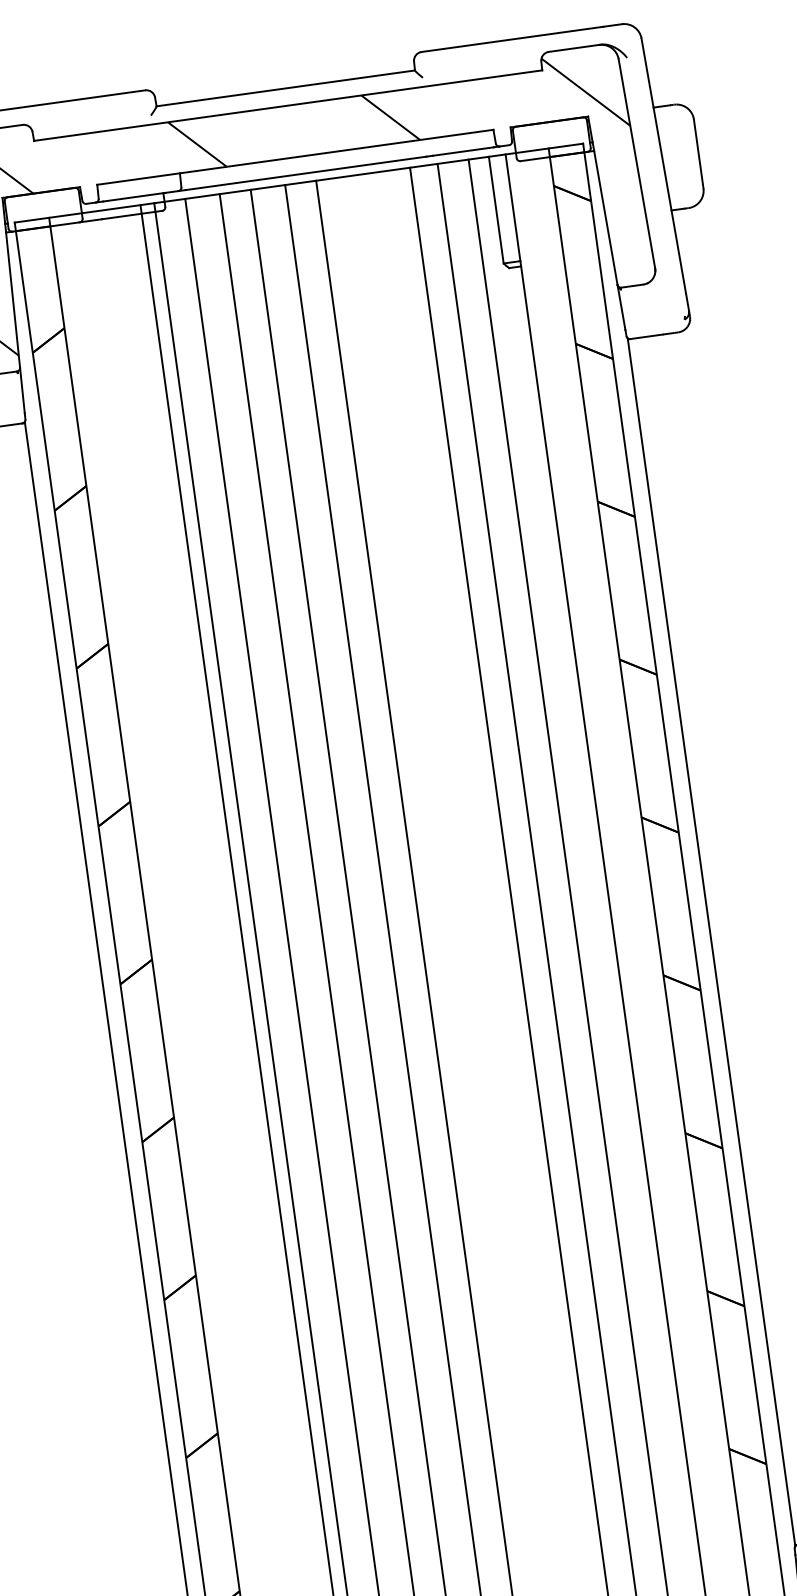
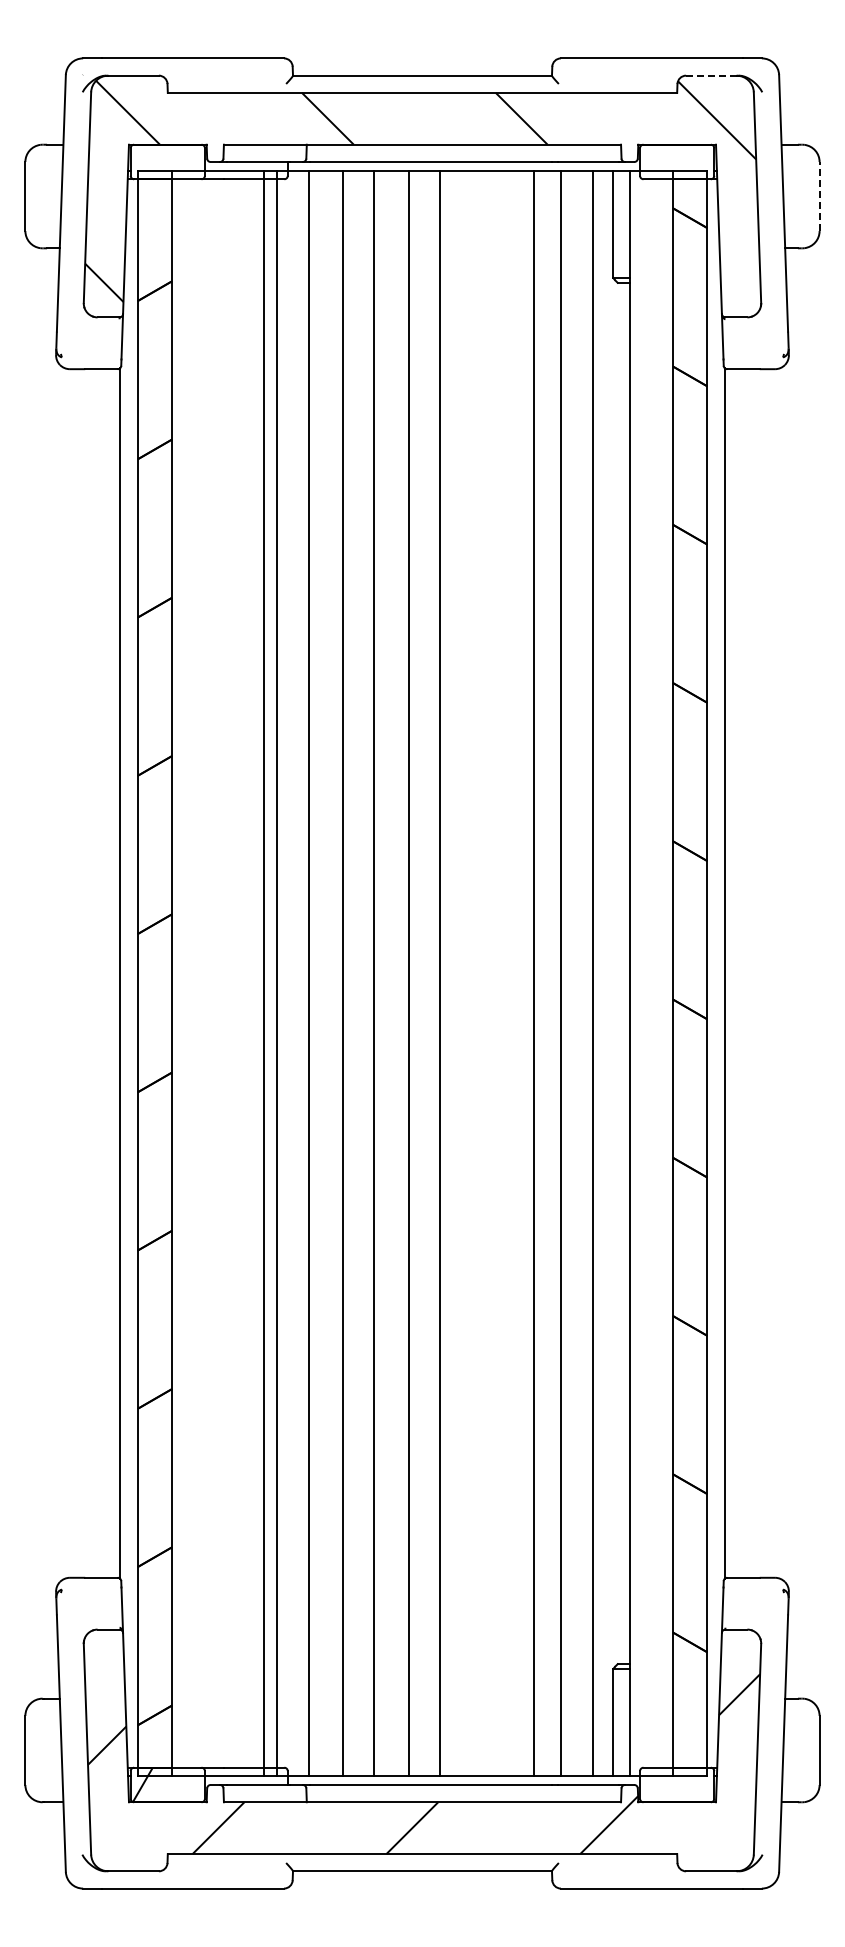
line: (573, 48) -> (710, 75), solid -> dashed
line: (698, 153) -> (819, 196), solid -> dashed

